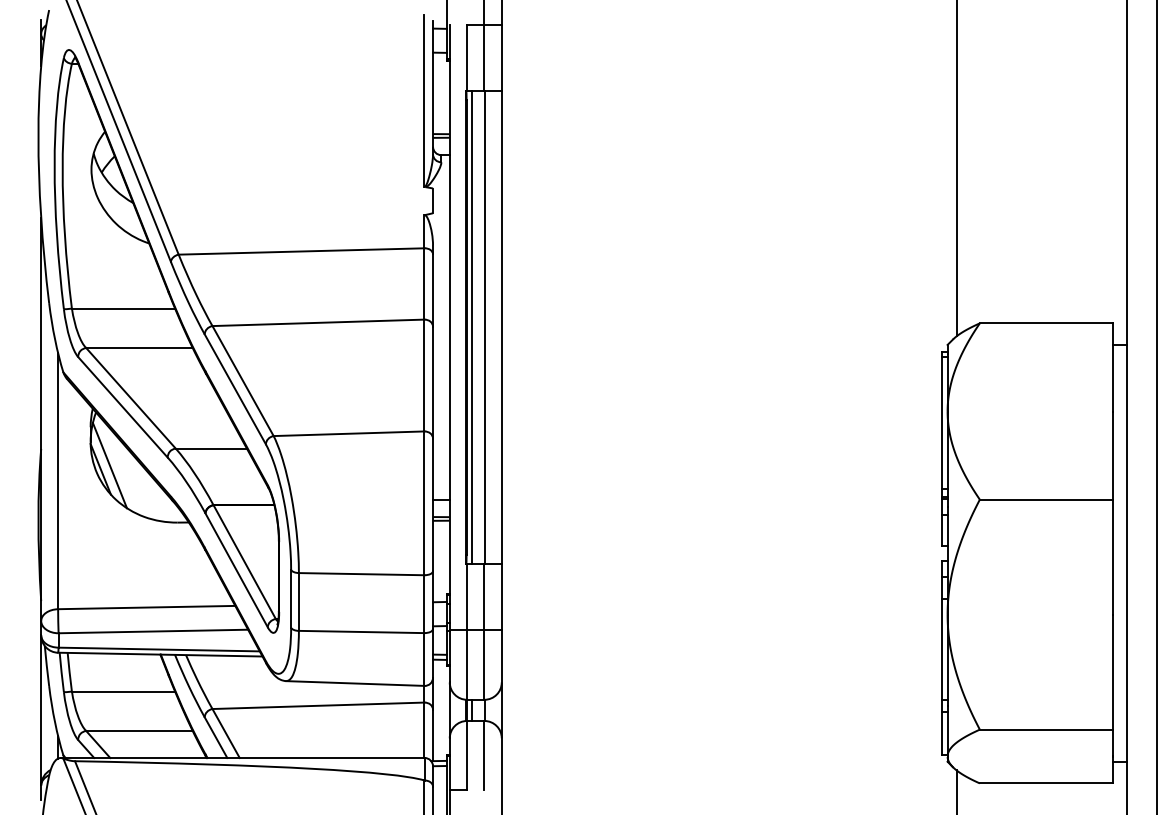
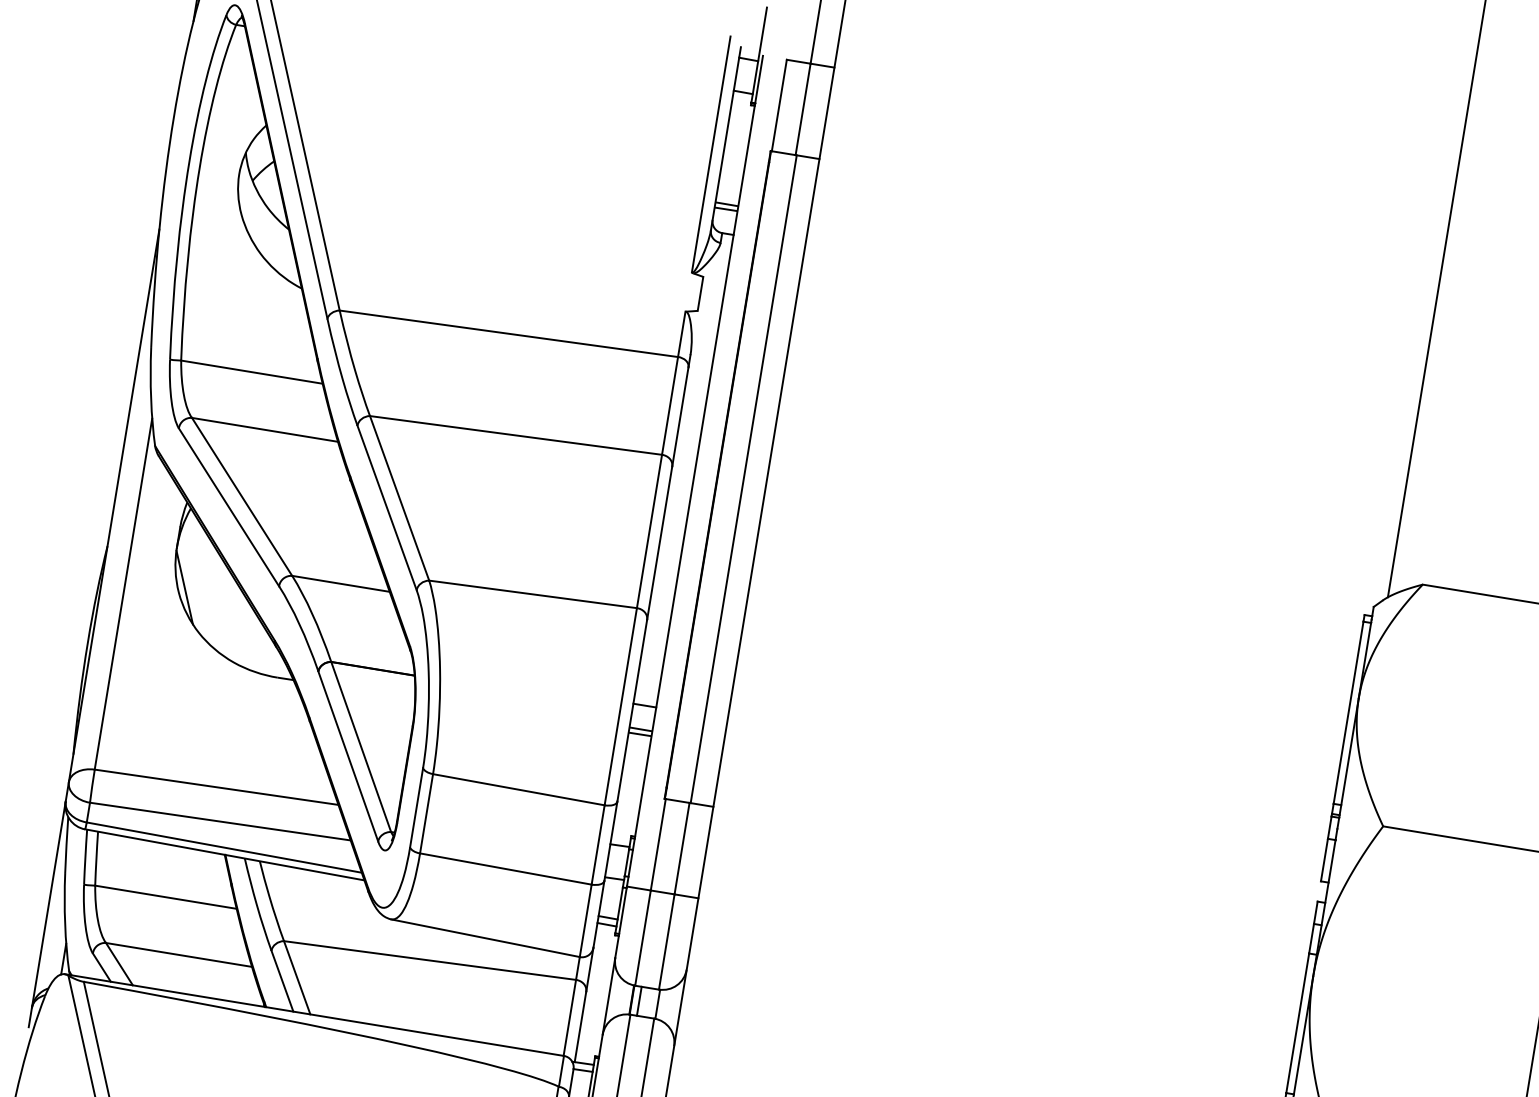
line: (471, 327) -> (724, 476), removed
line: (109, 465) -> (197, 584), removed

